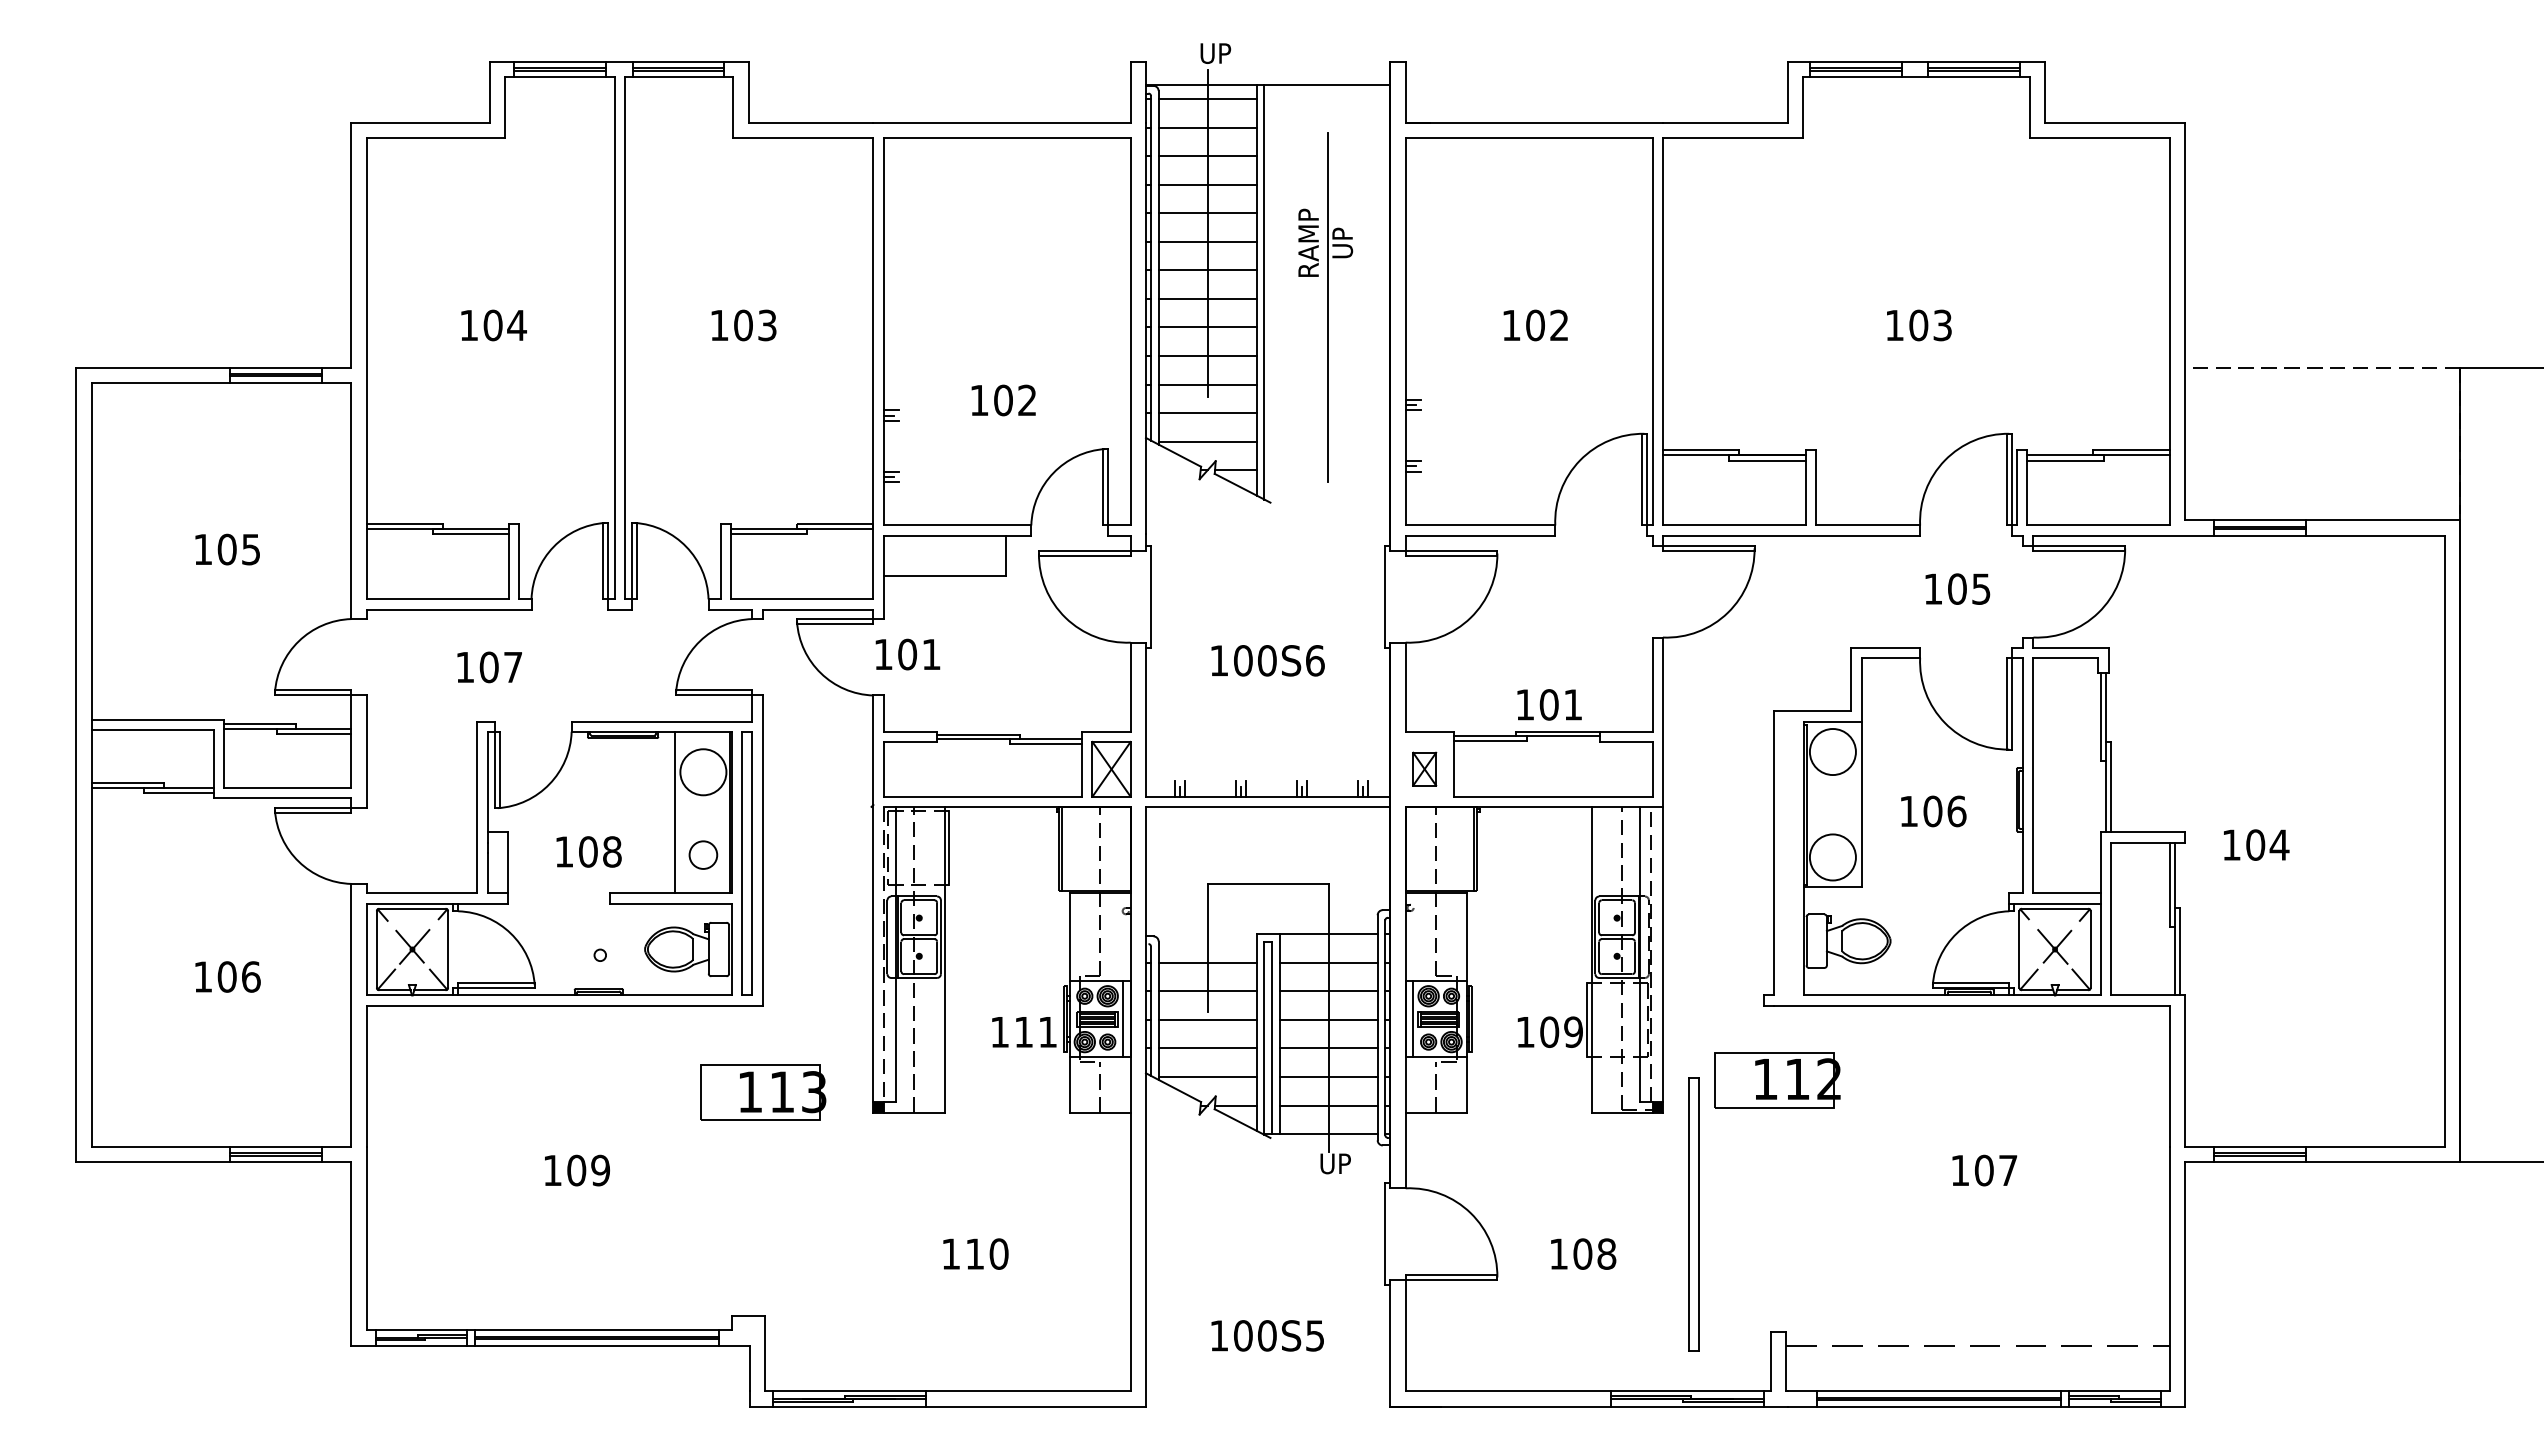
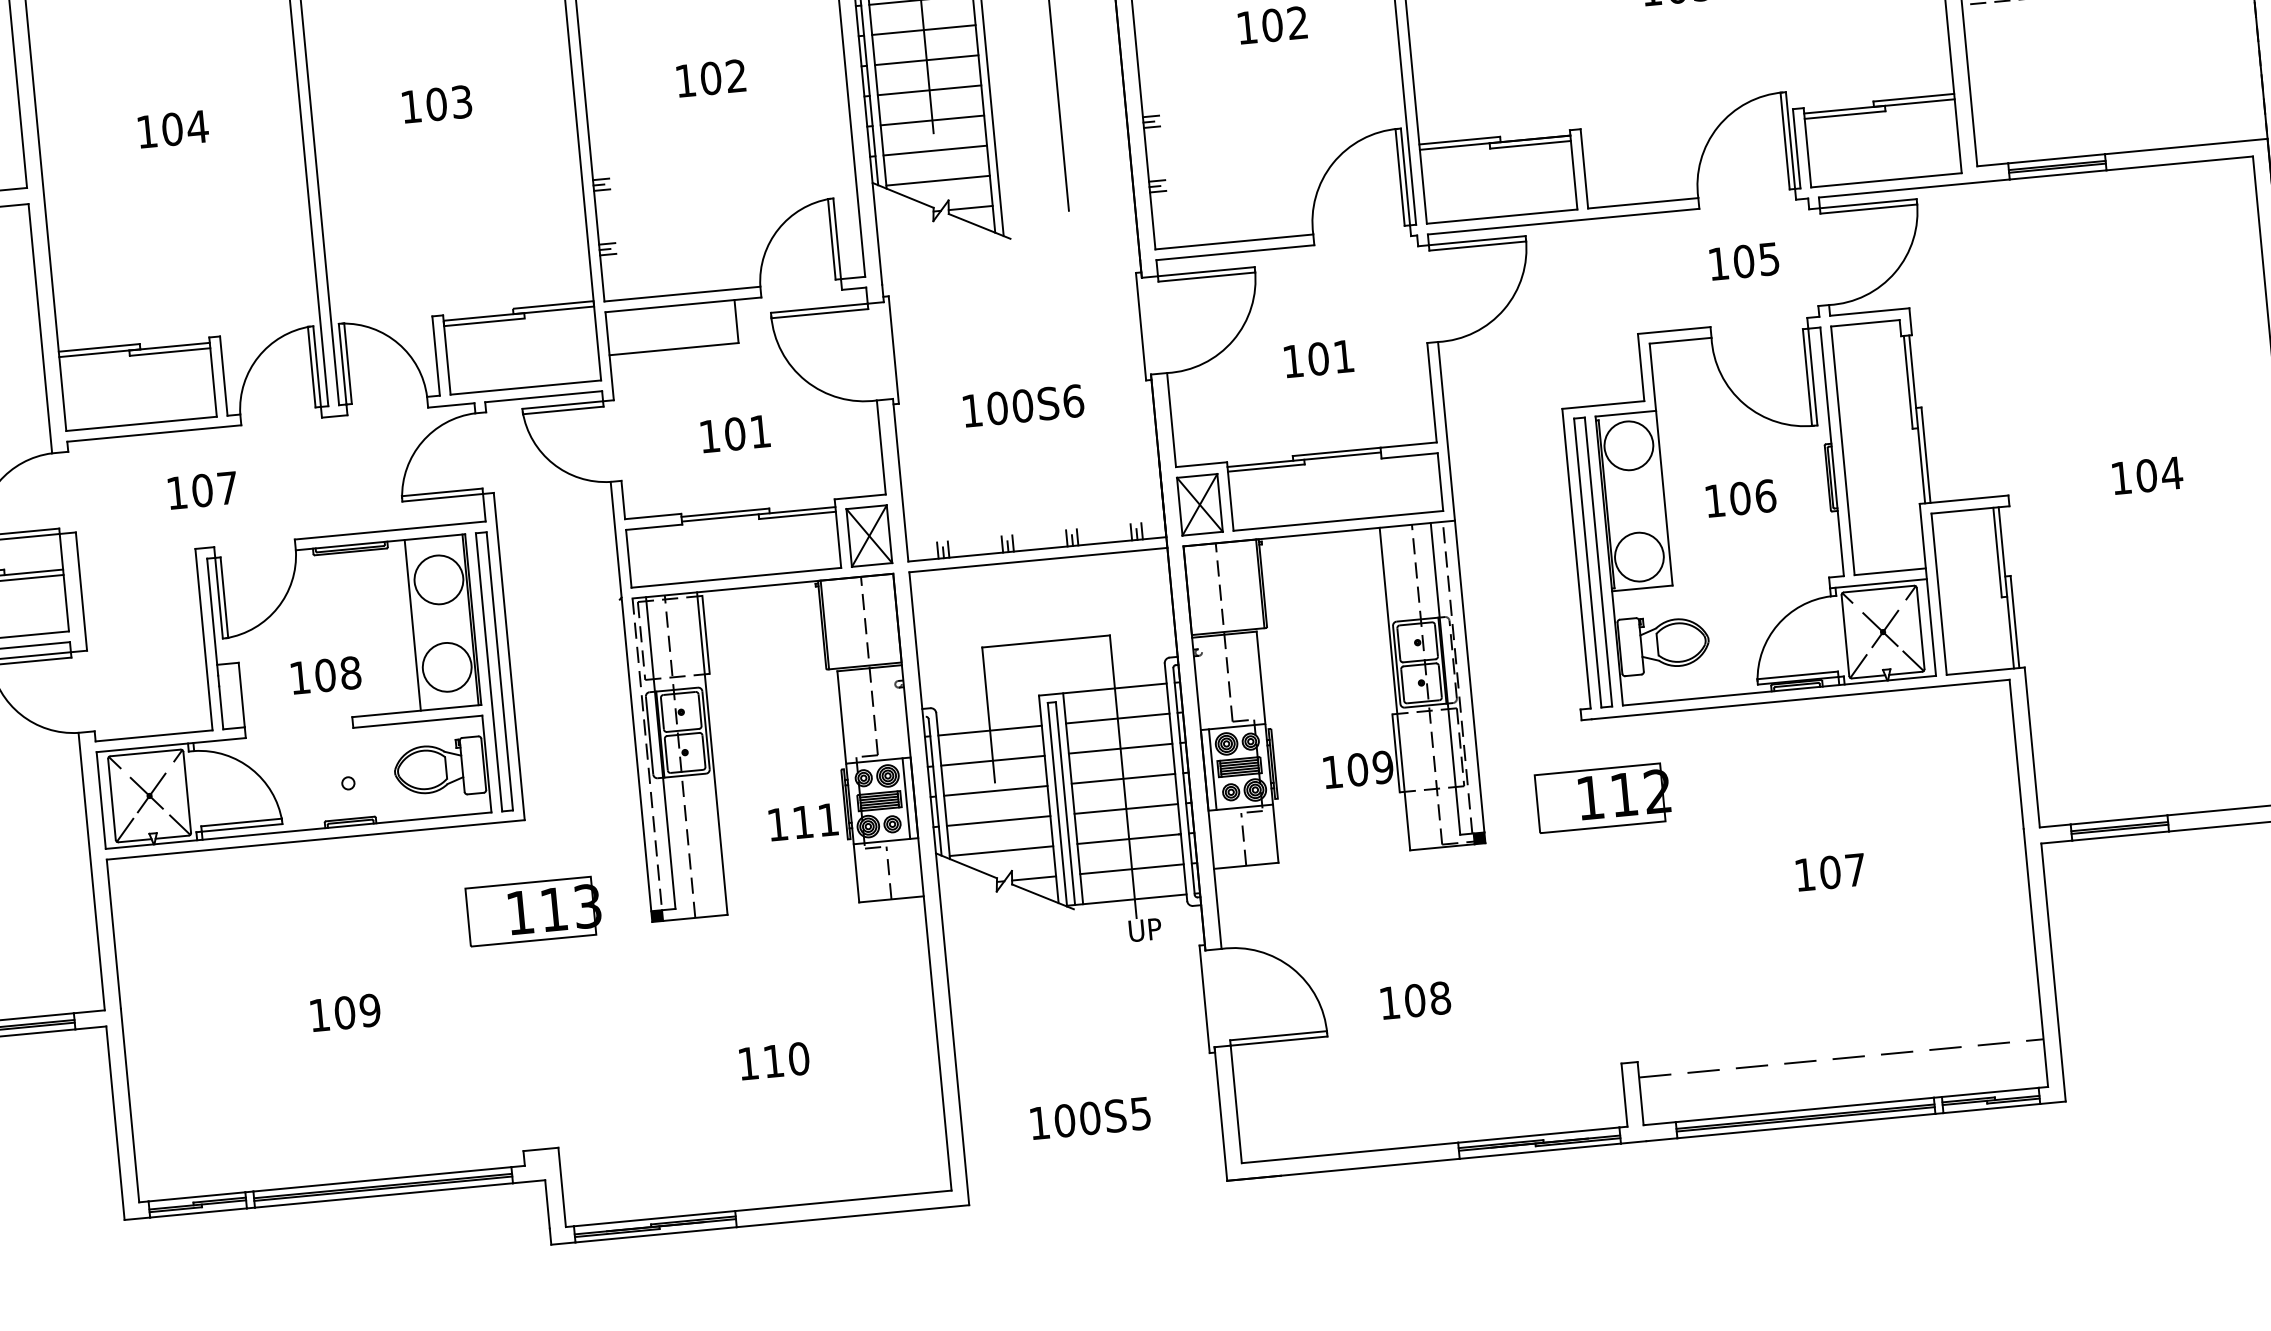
text: (1003, 400) -> (711, 78), moved
text: (907, 654) -> (735, 433), moved
text: (1549, 704) -> (1318, 358), moved
part: (1424, 768) -> (1199, 503), size x1.67
text: (2256, 844) -> (2147, 475), moved
circle: (703, 855) -> (447, 667), size x1.67
part: (1693, 1214) -> (1592, 562), moved

